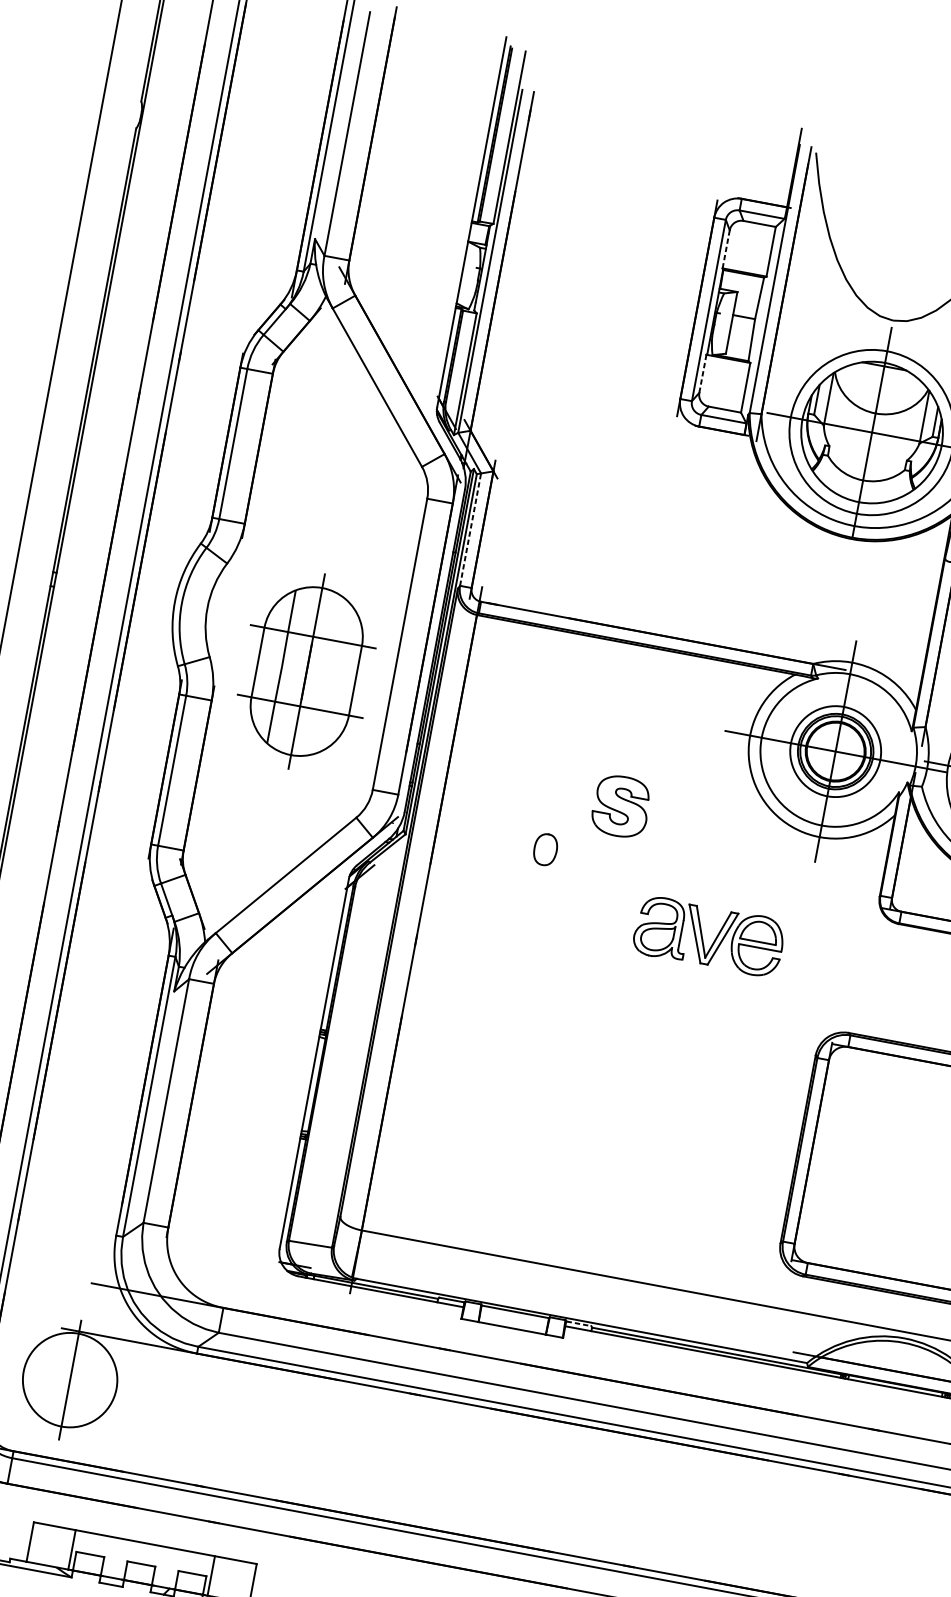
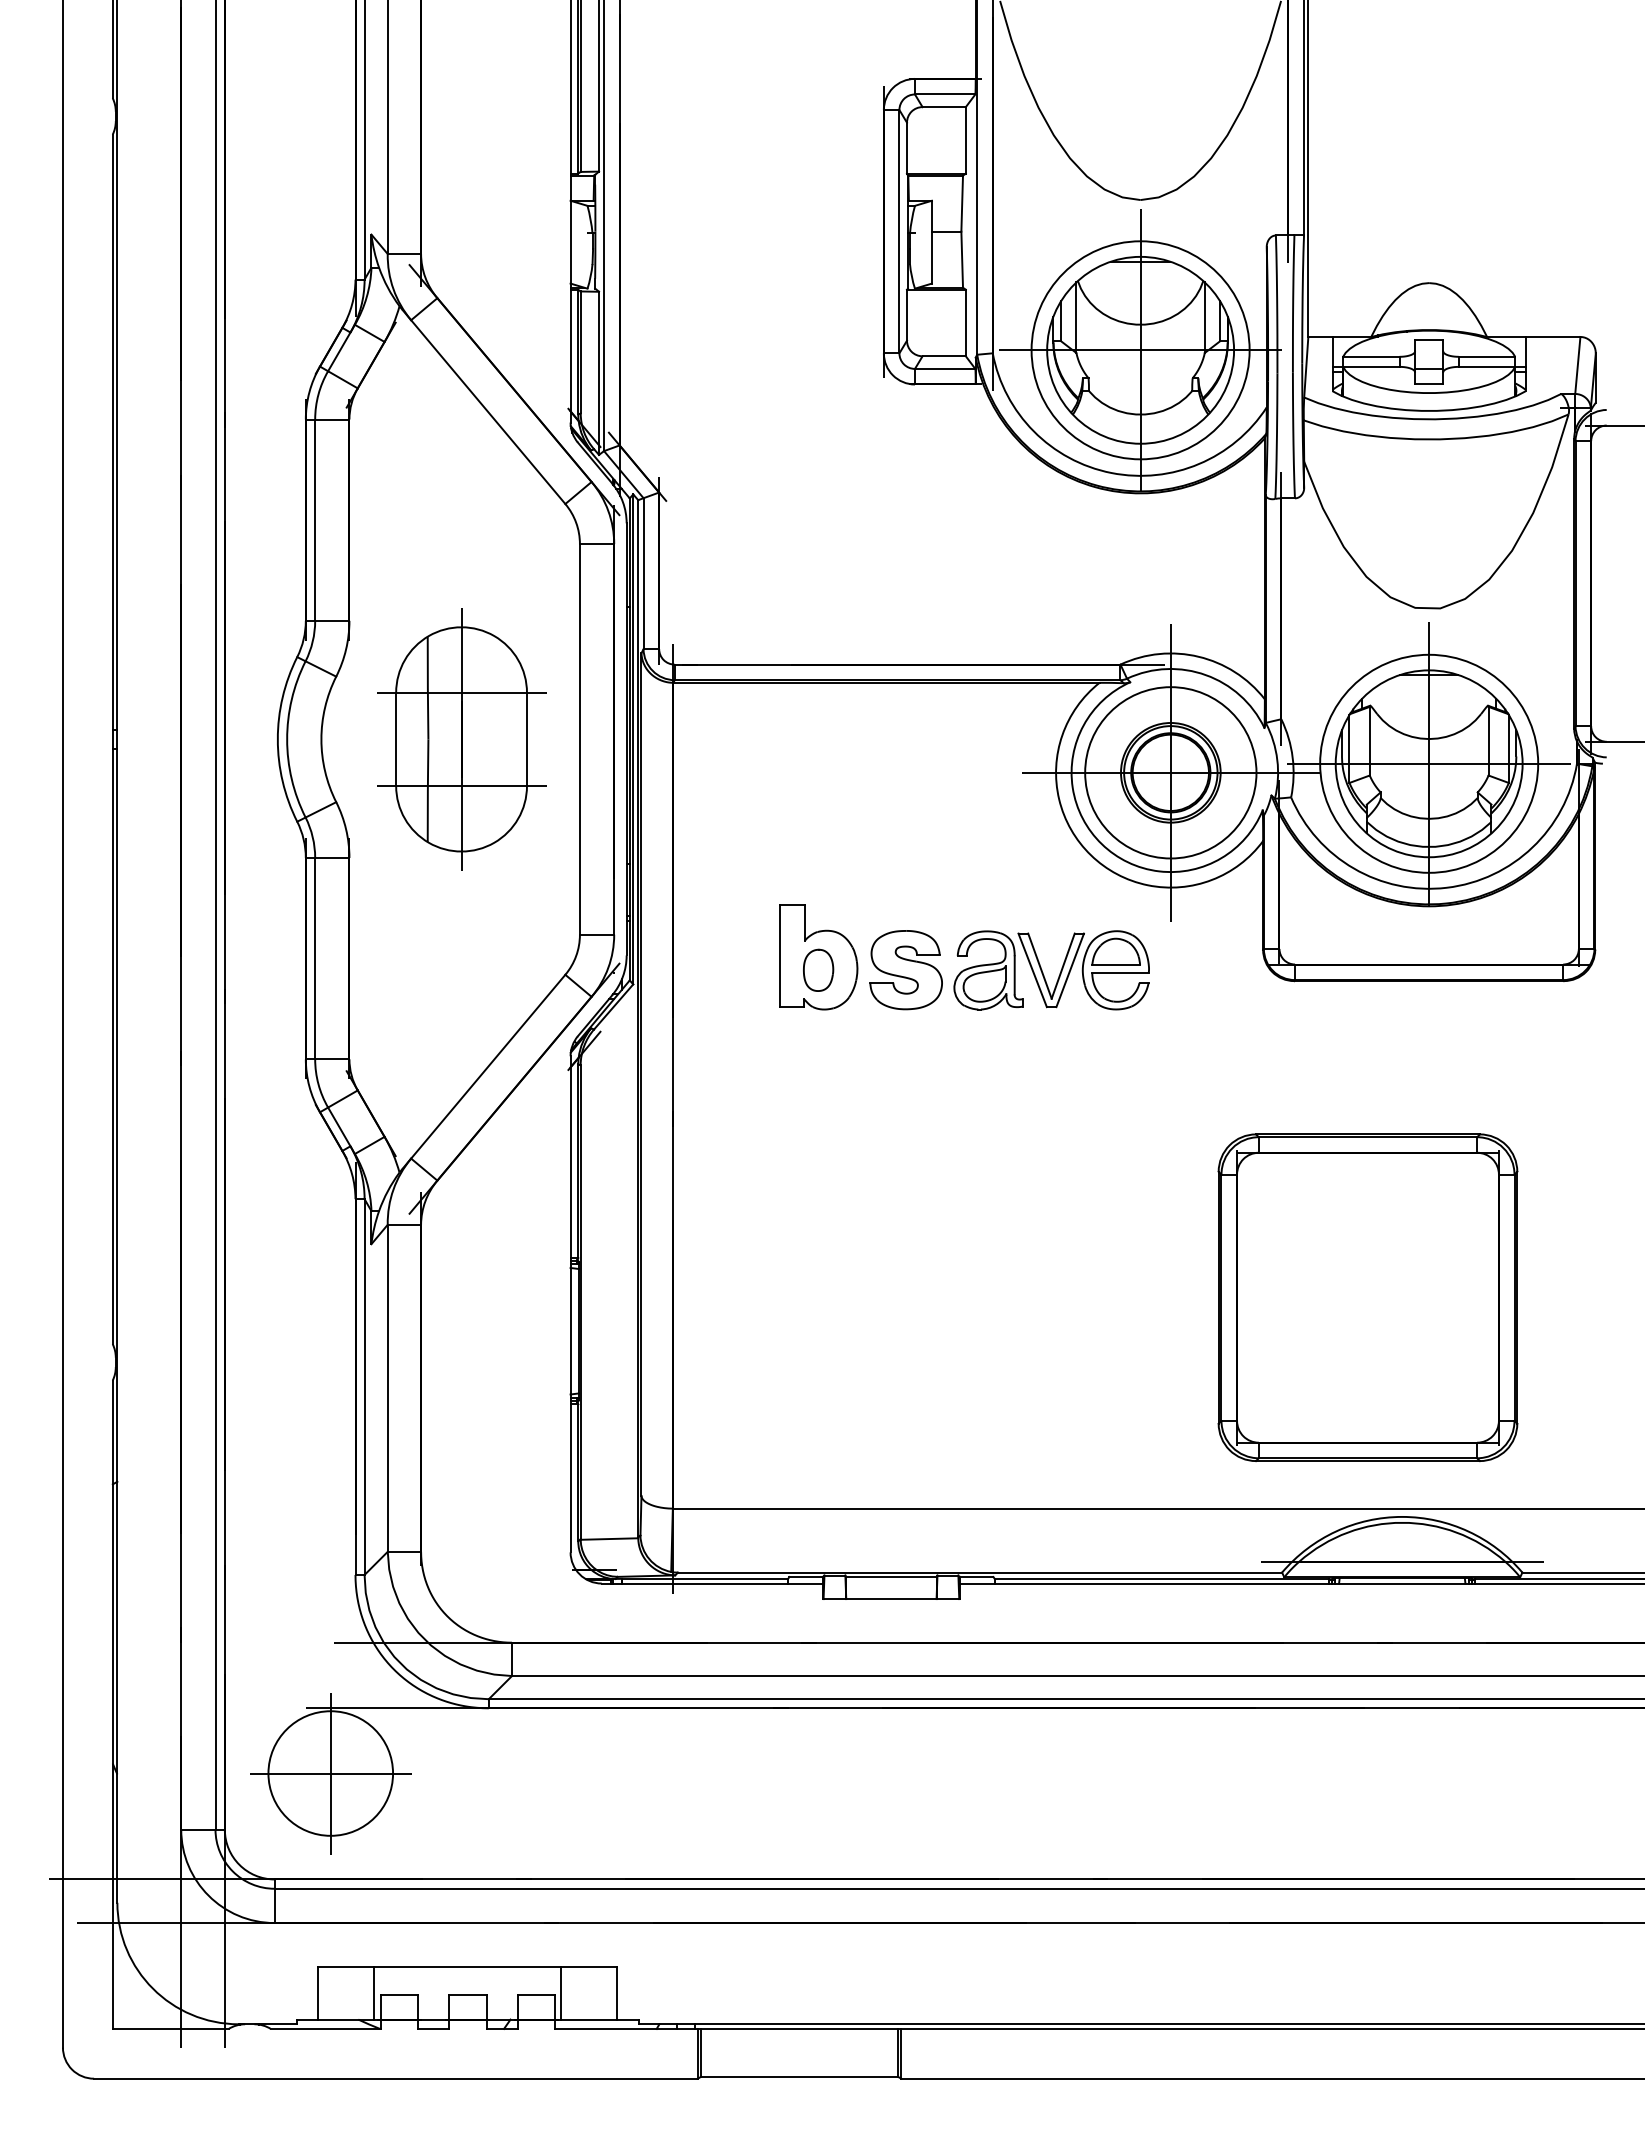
line: (726, 249) -> (907, 148), dashed -> solid
line: (703, 374) -> (907, 315), dashed -> solid
line: (470, 529) -> (643, 573), dashed -> solid
part: (306, 671) -> (461, 739), moved
circle: (835, 751) -> (1170, 772), size x1.43
part: (620, 806) -> (905, 970), moved
part: (547, 840) -> (818, 957), added
part: (702, 937) -> (1043, 972), moved
line: (578, 1324) -> (976, 1577), dashed -> solid
line: (69, 1380) -> (330, 1773), added

